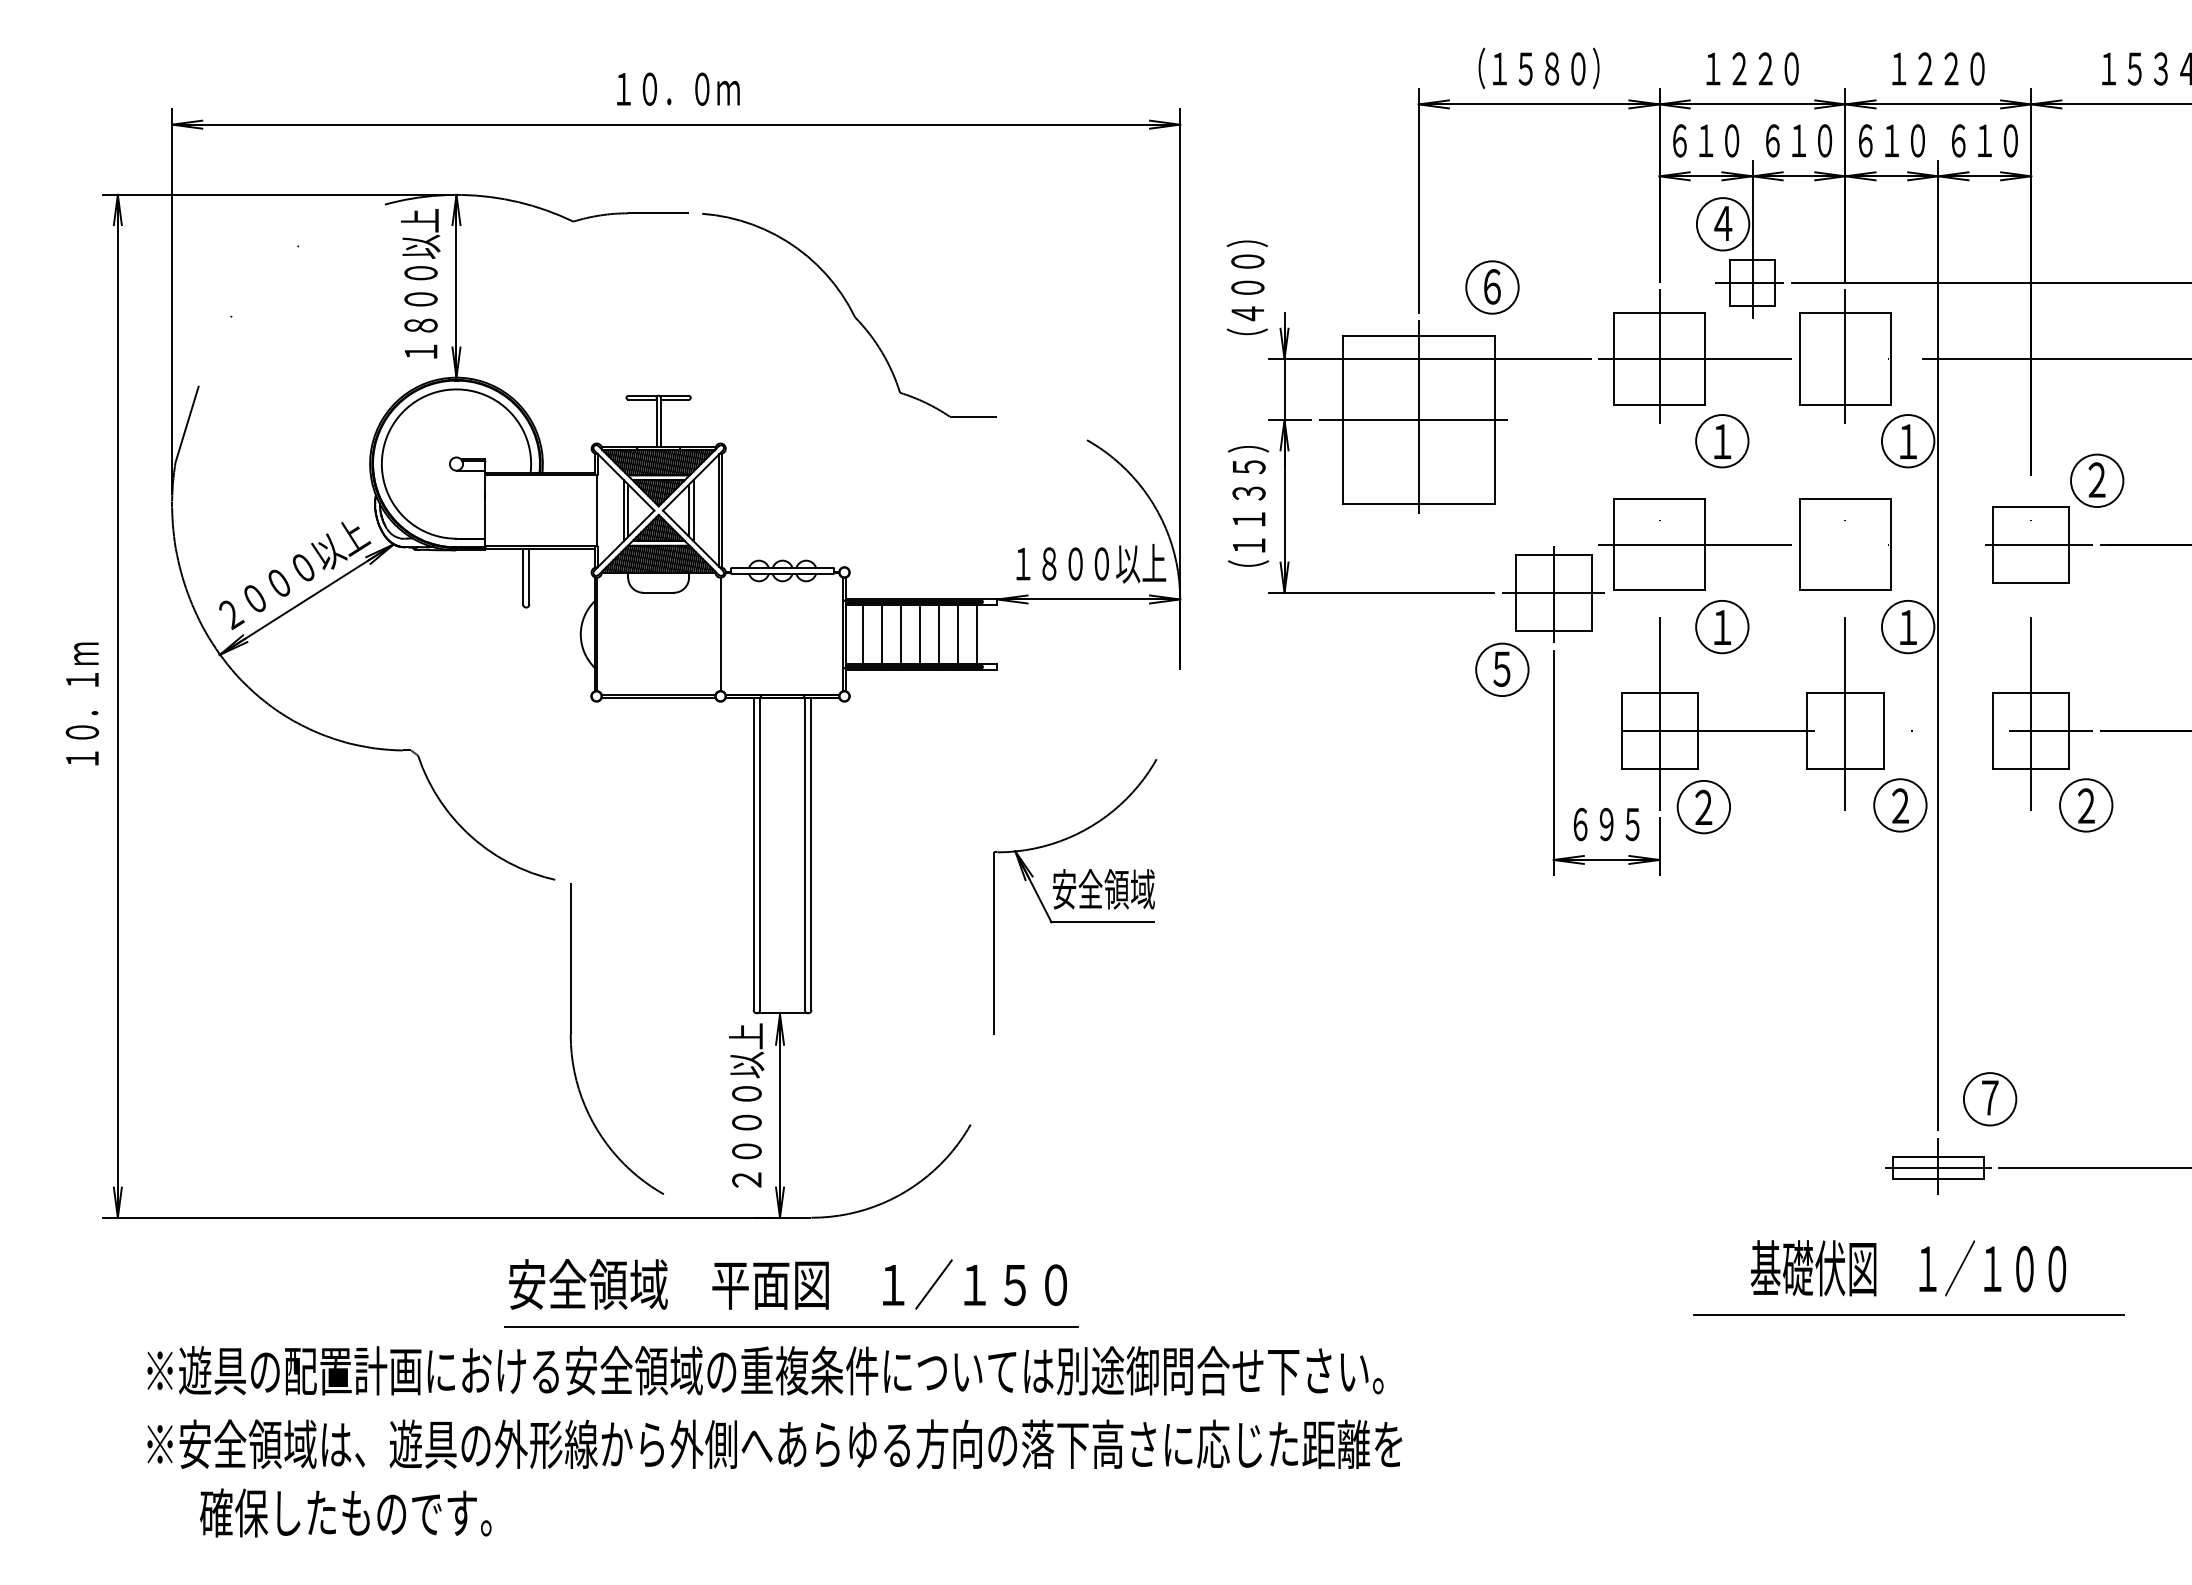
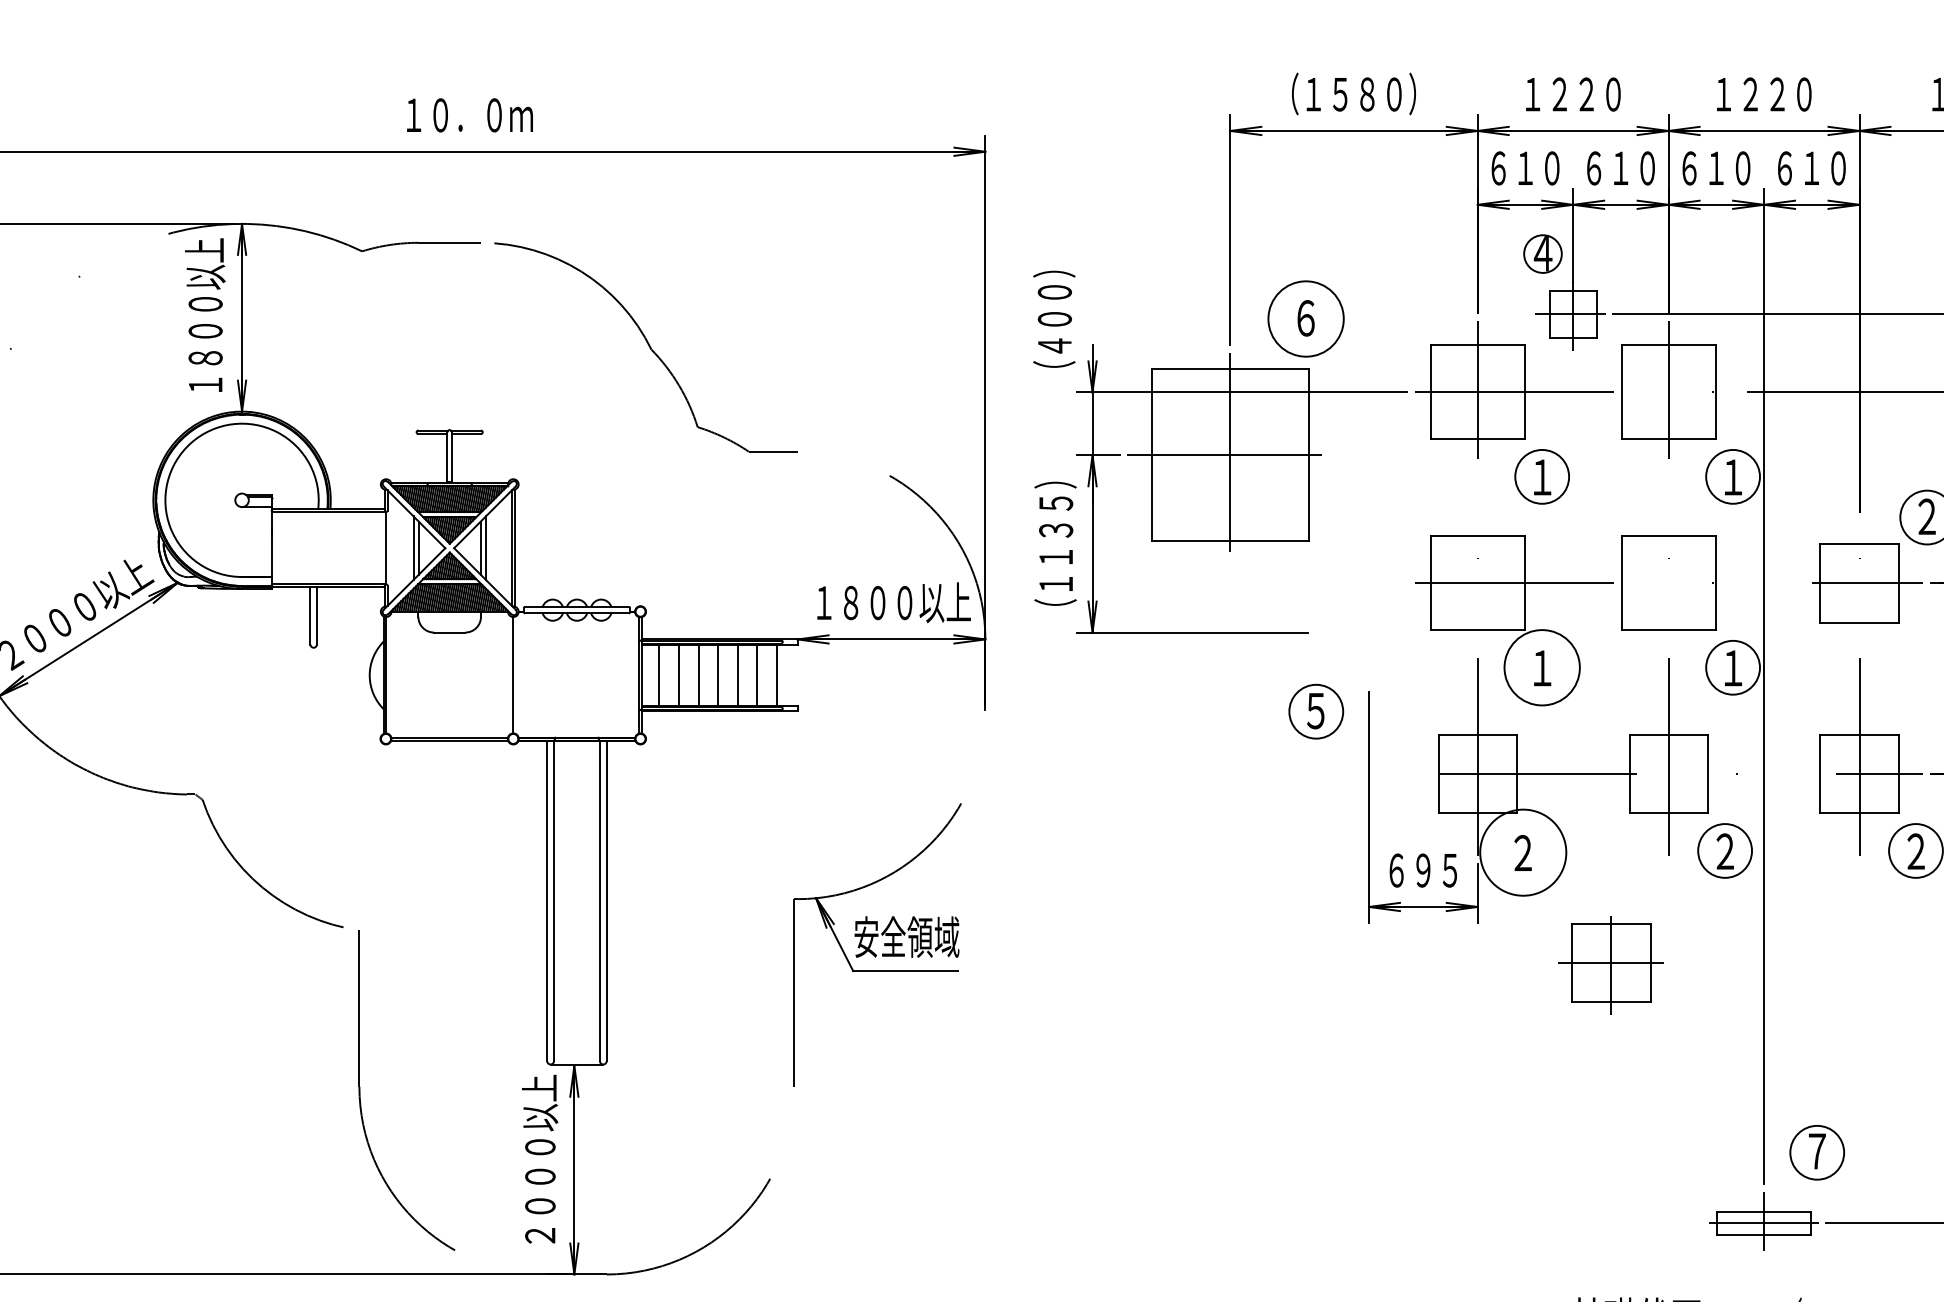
circle: (1722, 224) -> (1542, 254), size x0.7
circle: (1492, 287) -> (1306, 319), size x1.4
part: (1553, 594) -> (1611, 965), moved
circle: (1722, 626) -> (1542, 667), size x1.4
circle: (1703, 806) -> (1522, 852), size x1.6

